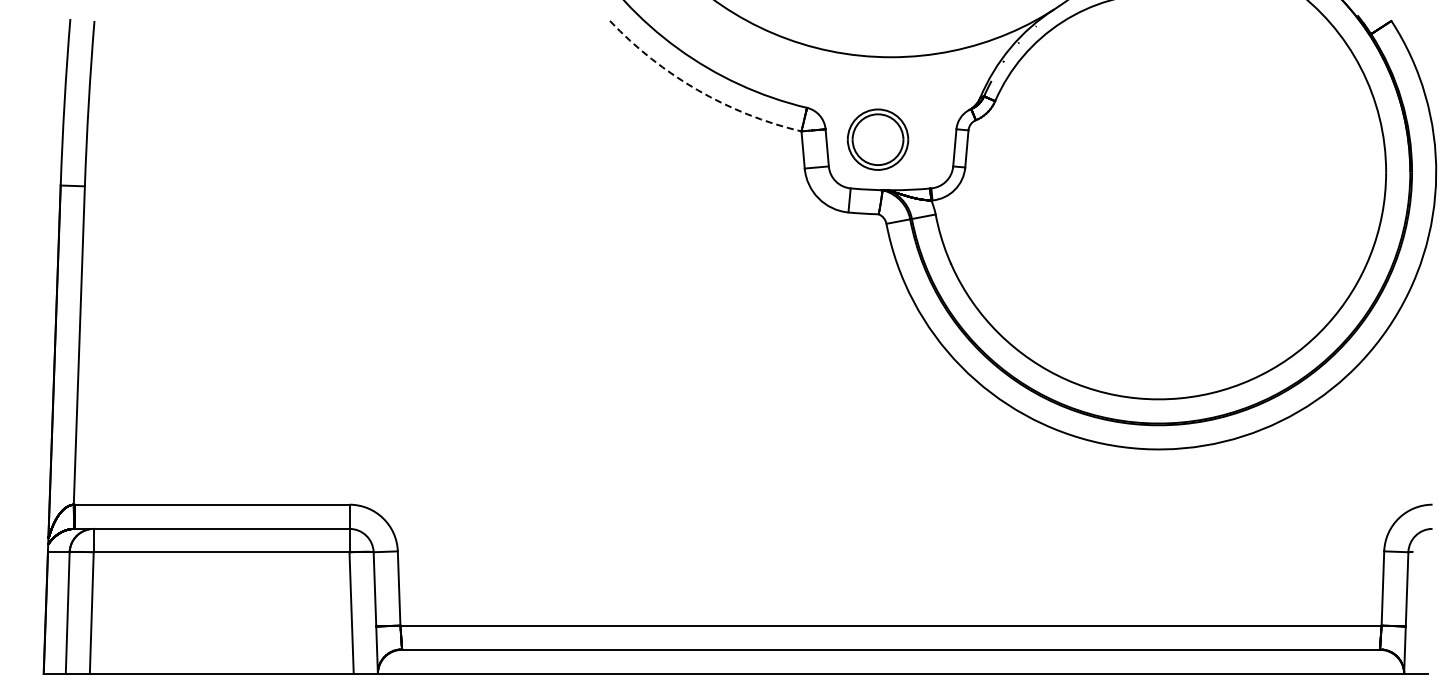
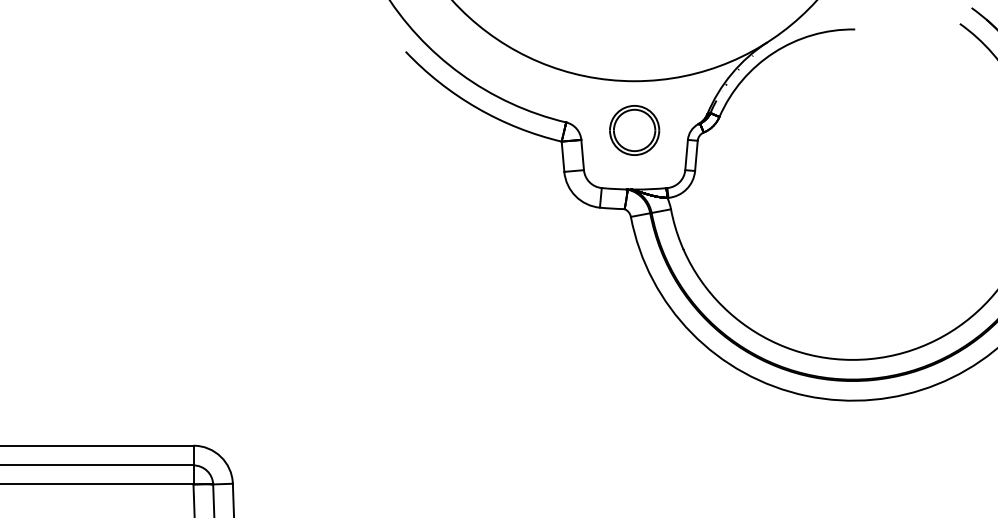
arc: (697, 90) -> (476, 108), dashed -> solid
part: (877, 139) -> (634, 130), moved

